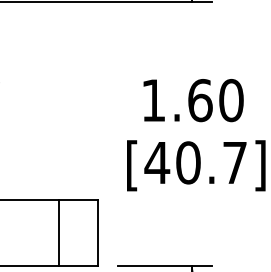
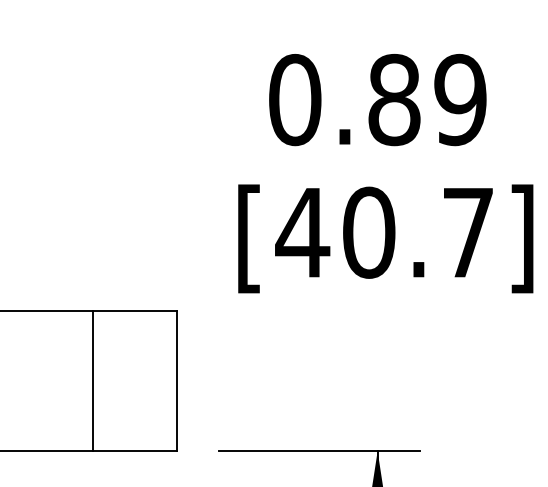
text: (192, 100) -> (377, 99), 1.60 -> 0.89

